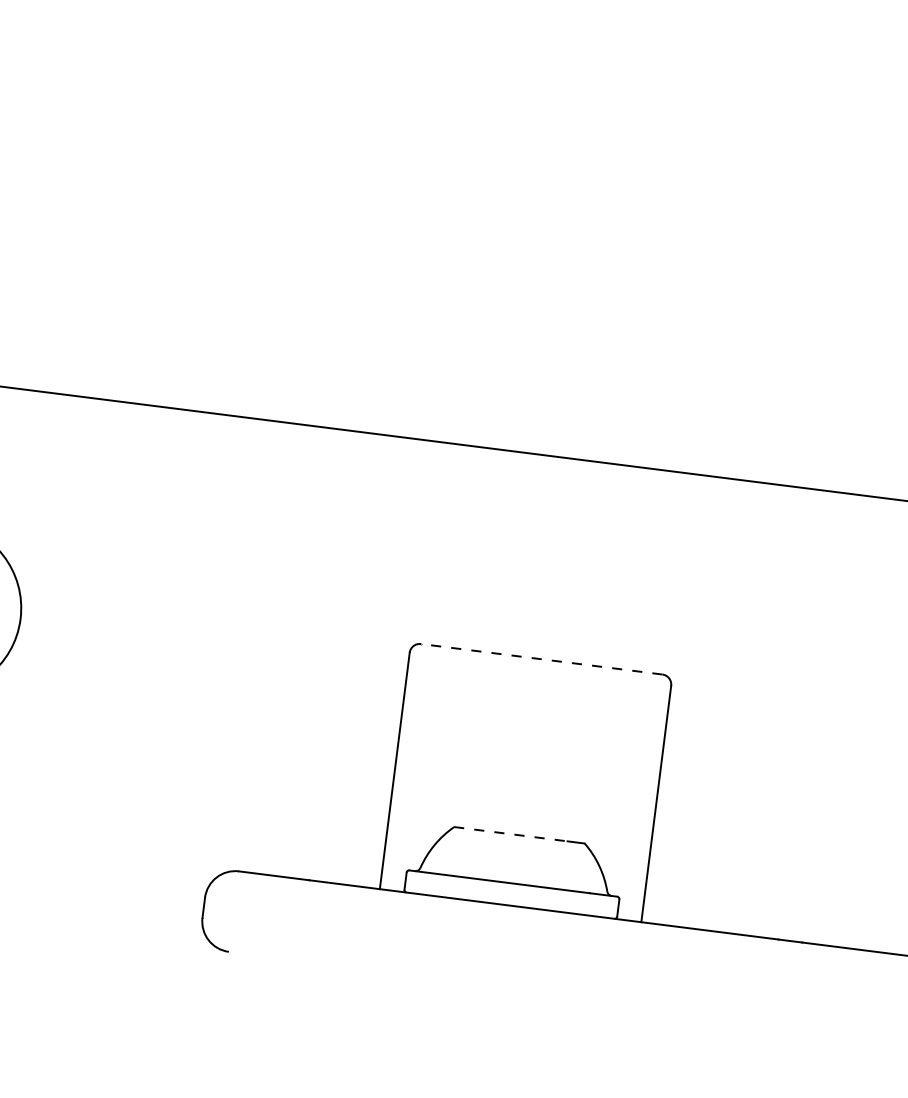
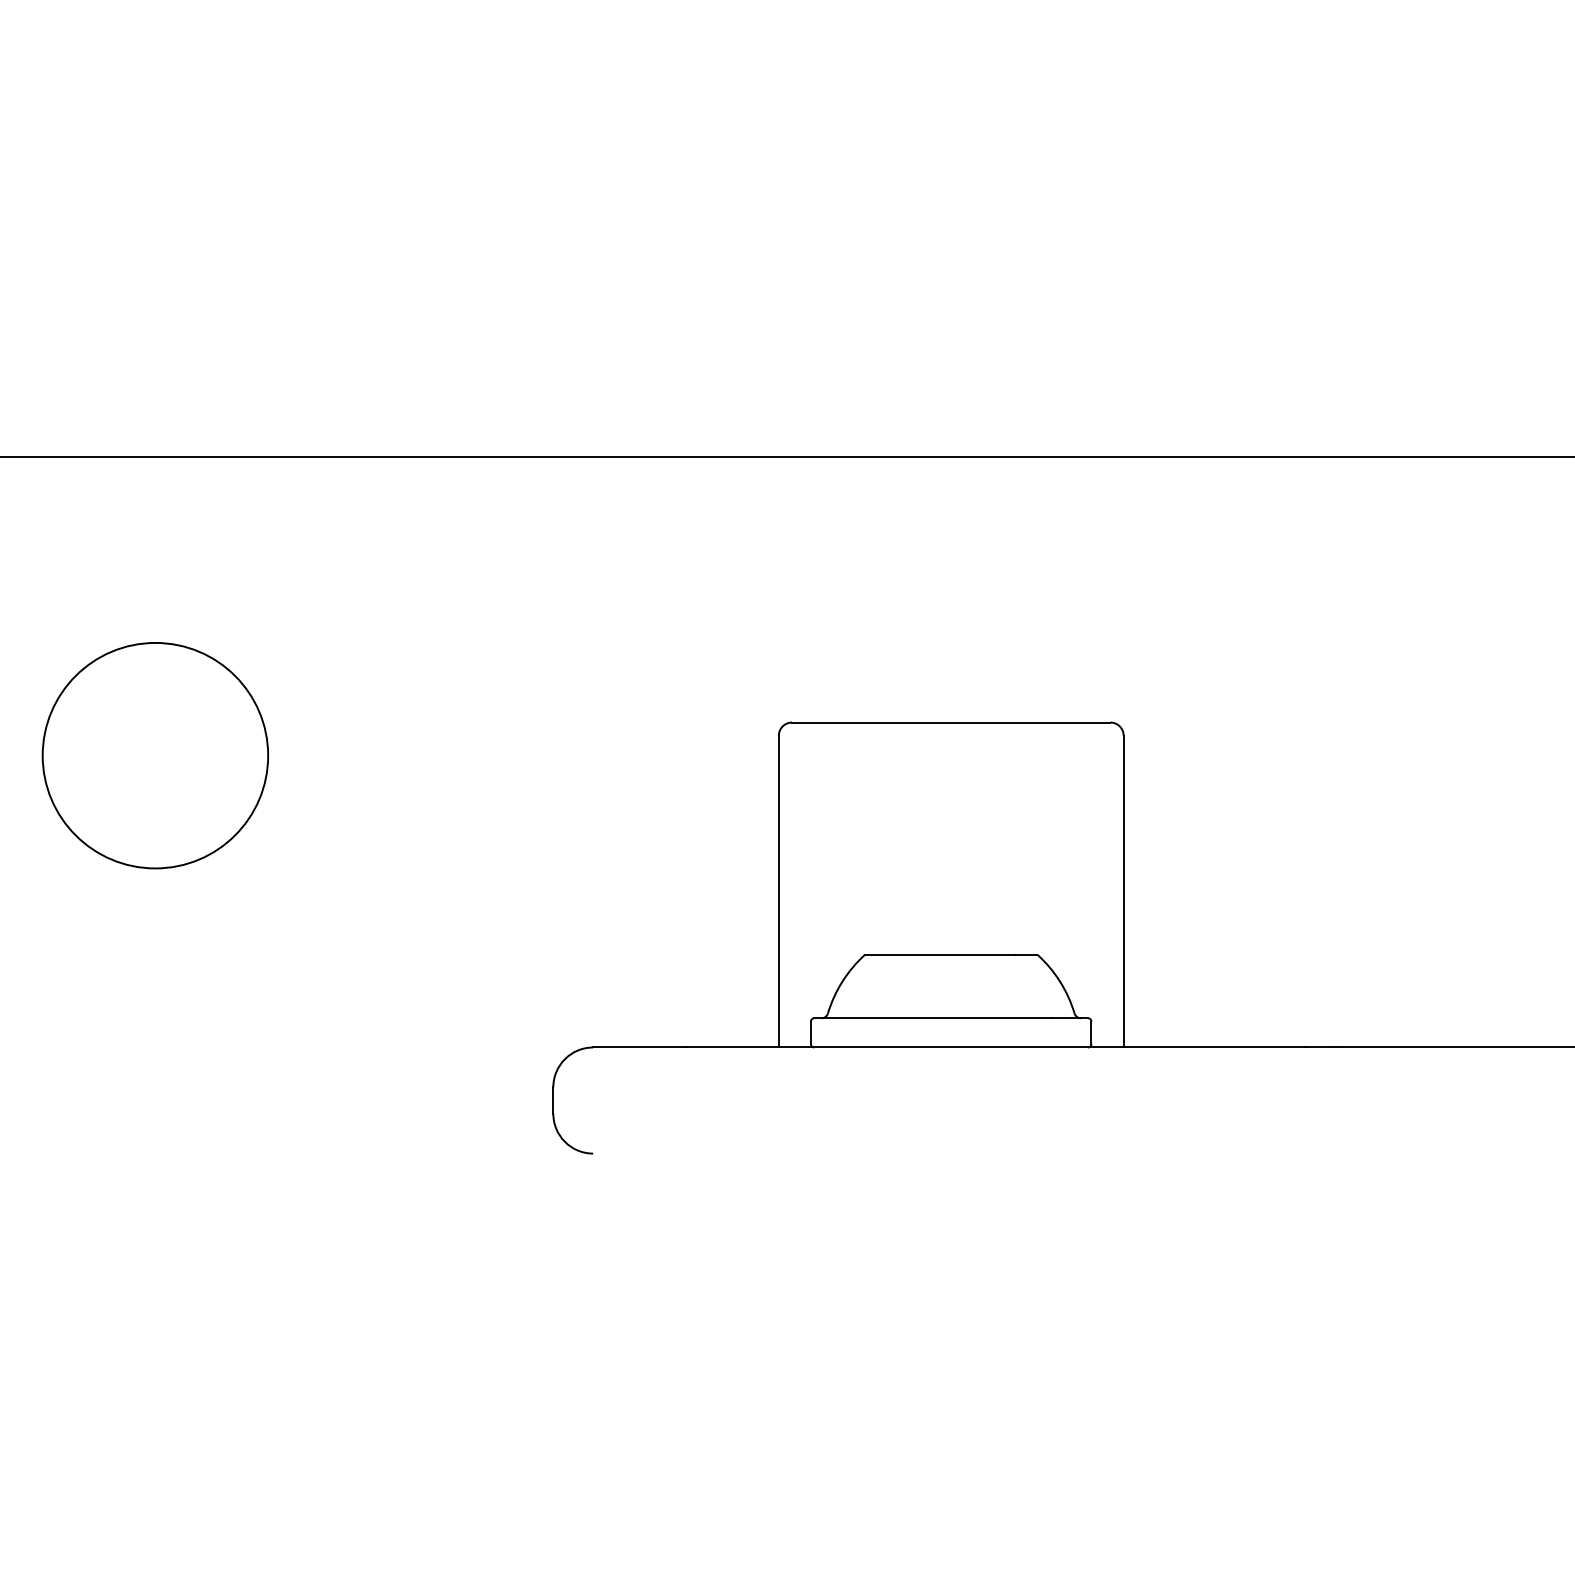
line: (541, 659) -> (950, 722), dashed -> solid
line: (510, 834) -> (939, 954), dashed -> solid

